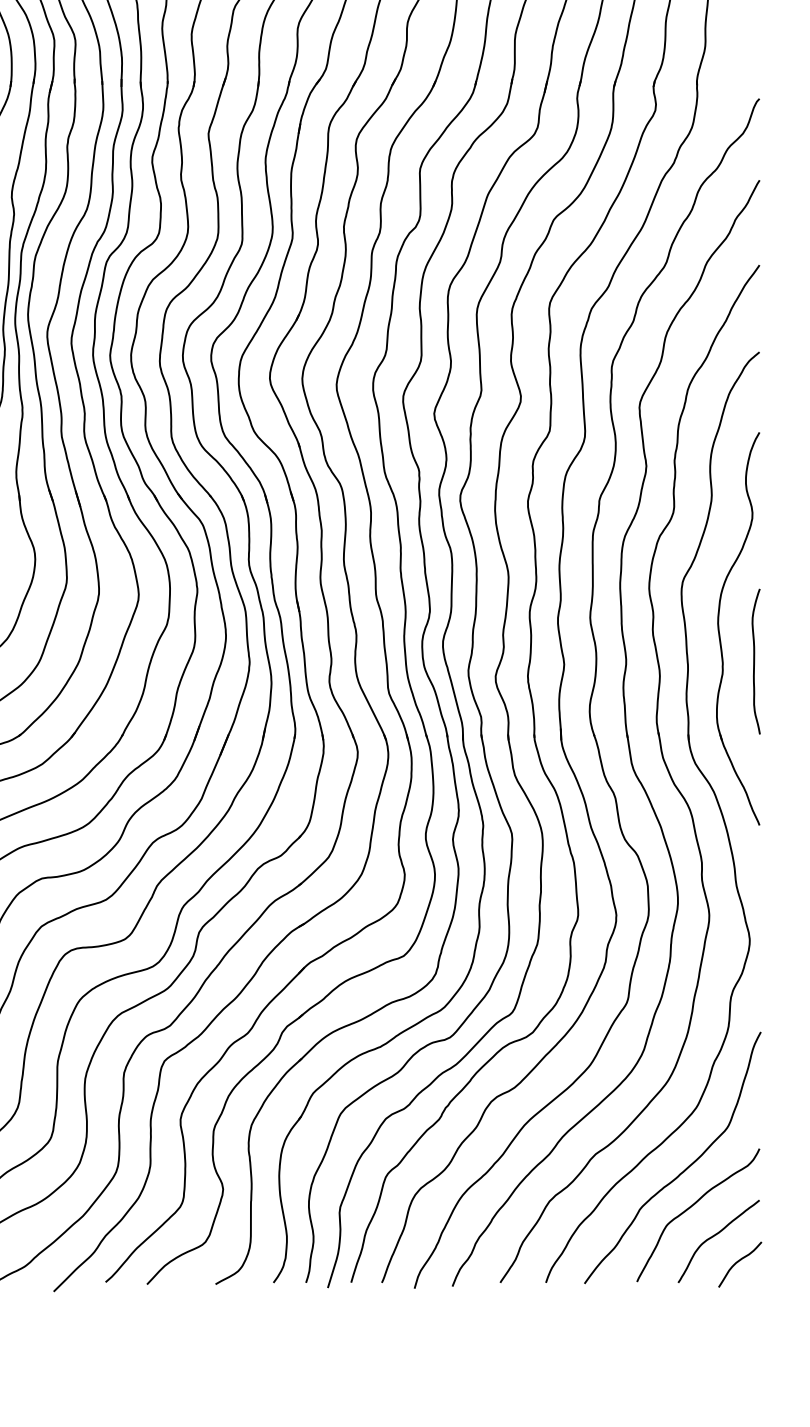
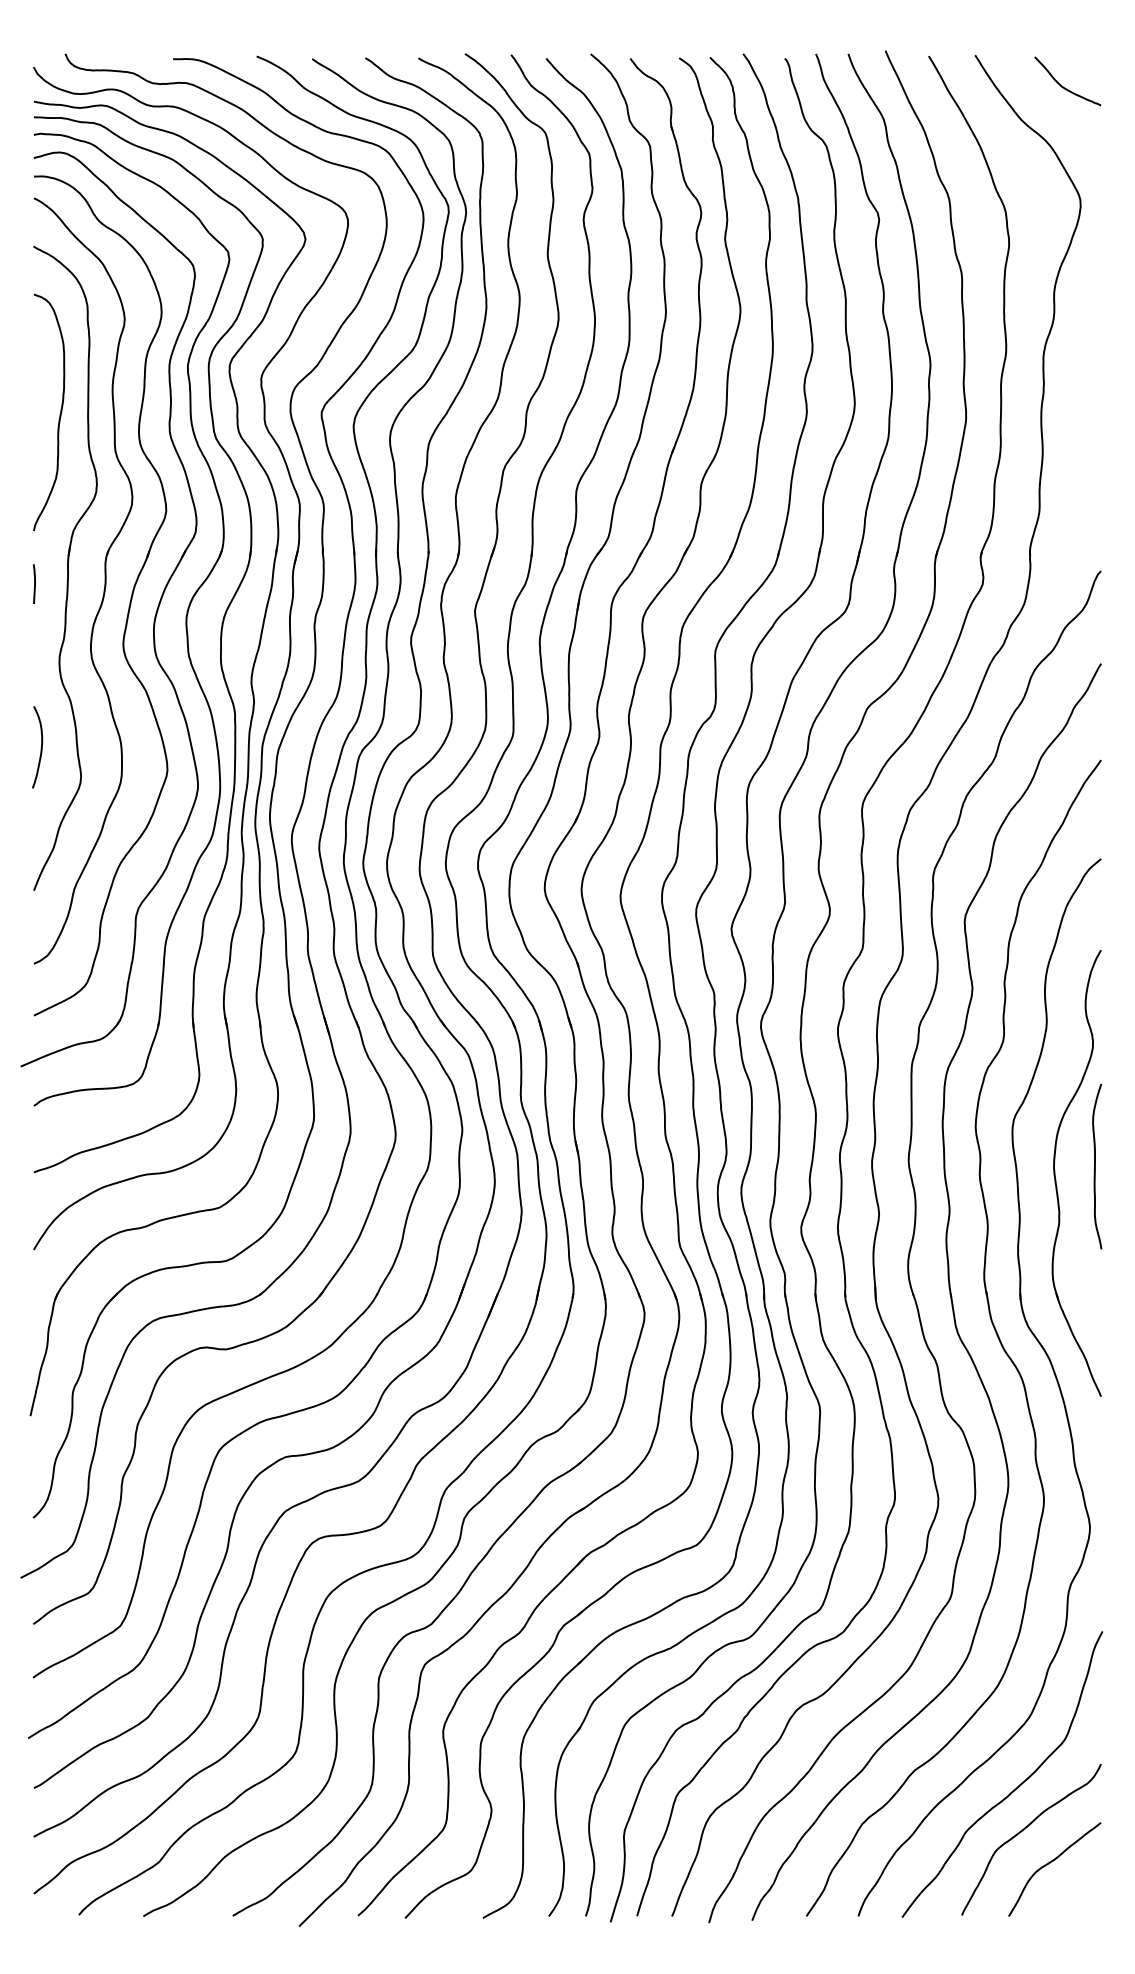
curve: (754, 661) -> (1095, 1166), moved
curve: (737, 1262) -> (1076, 1893), removed

